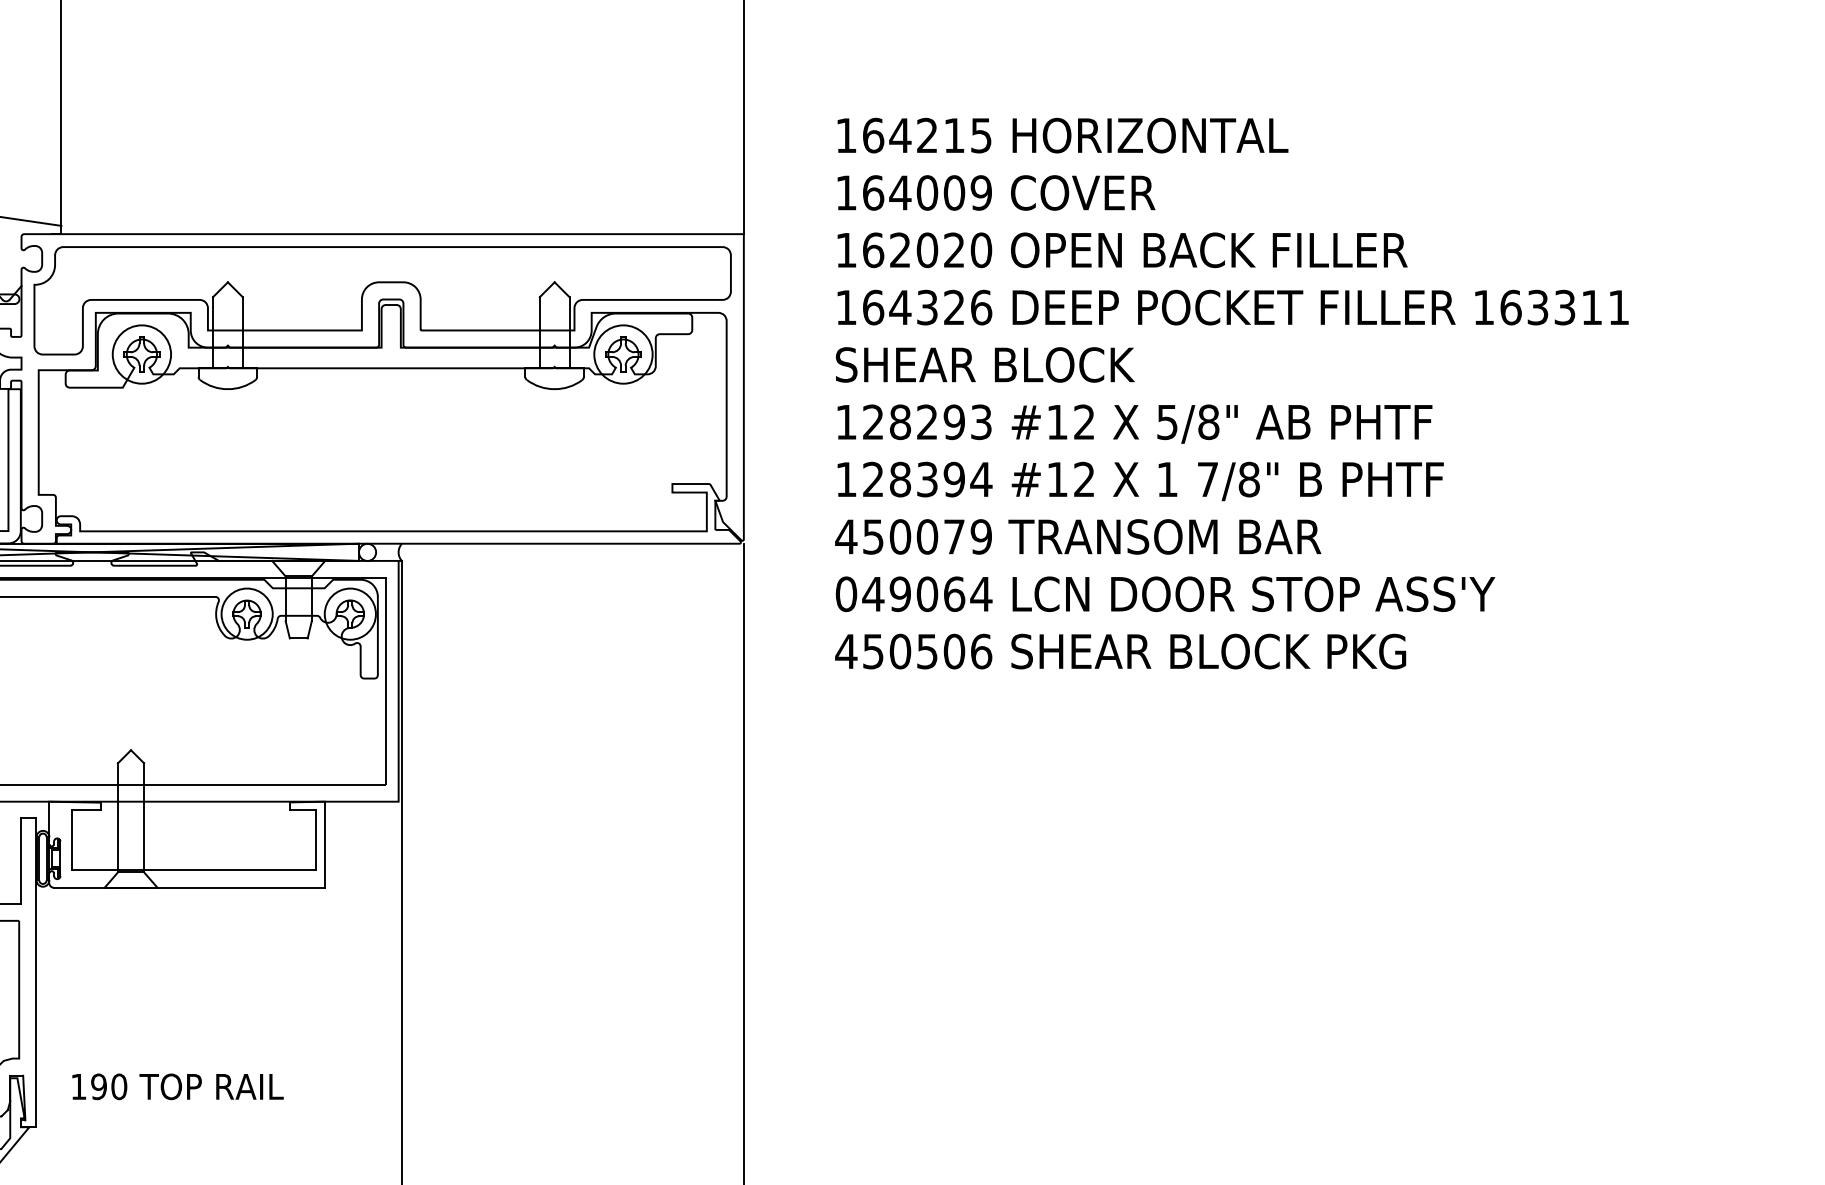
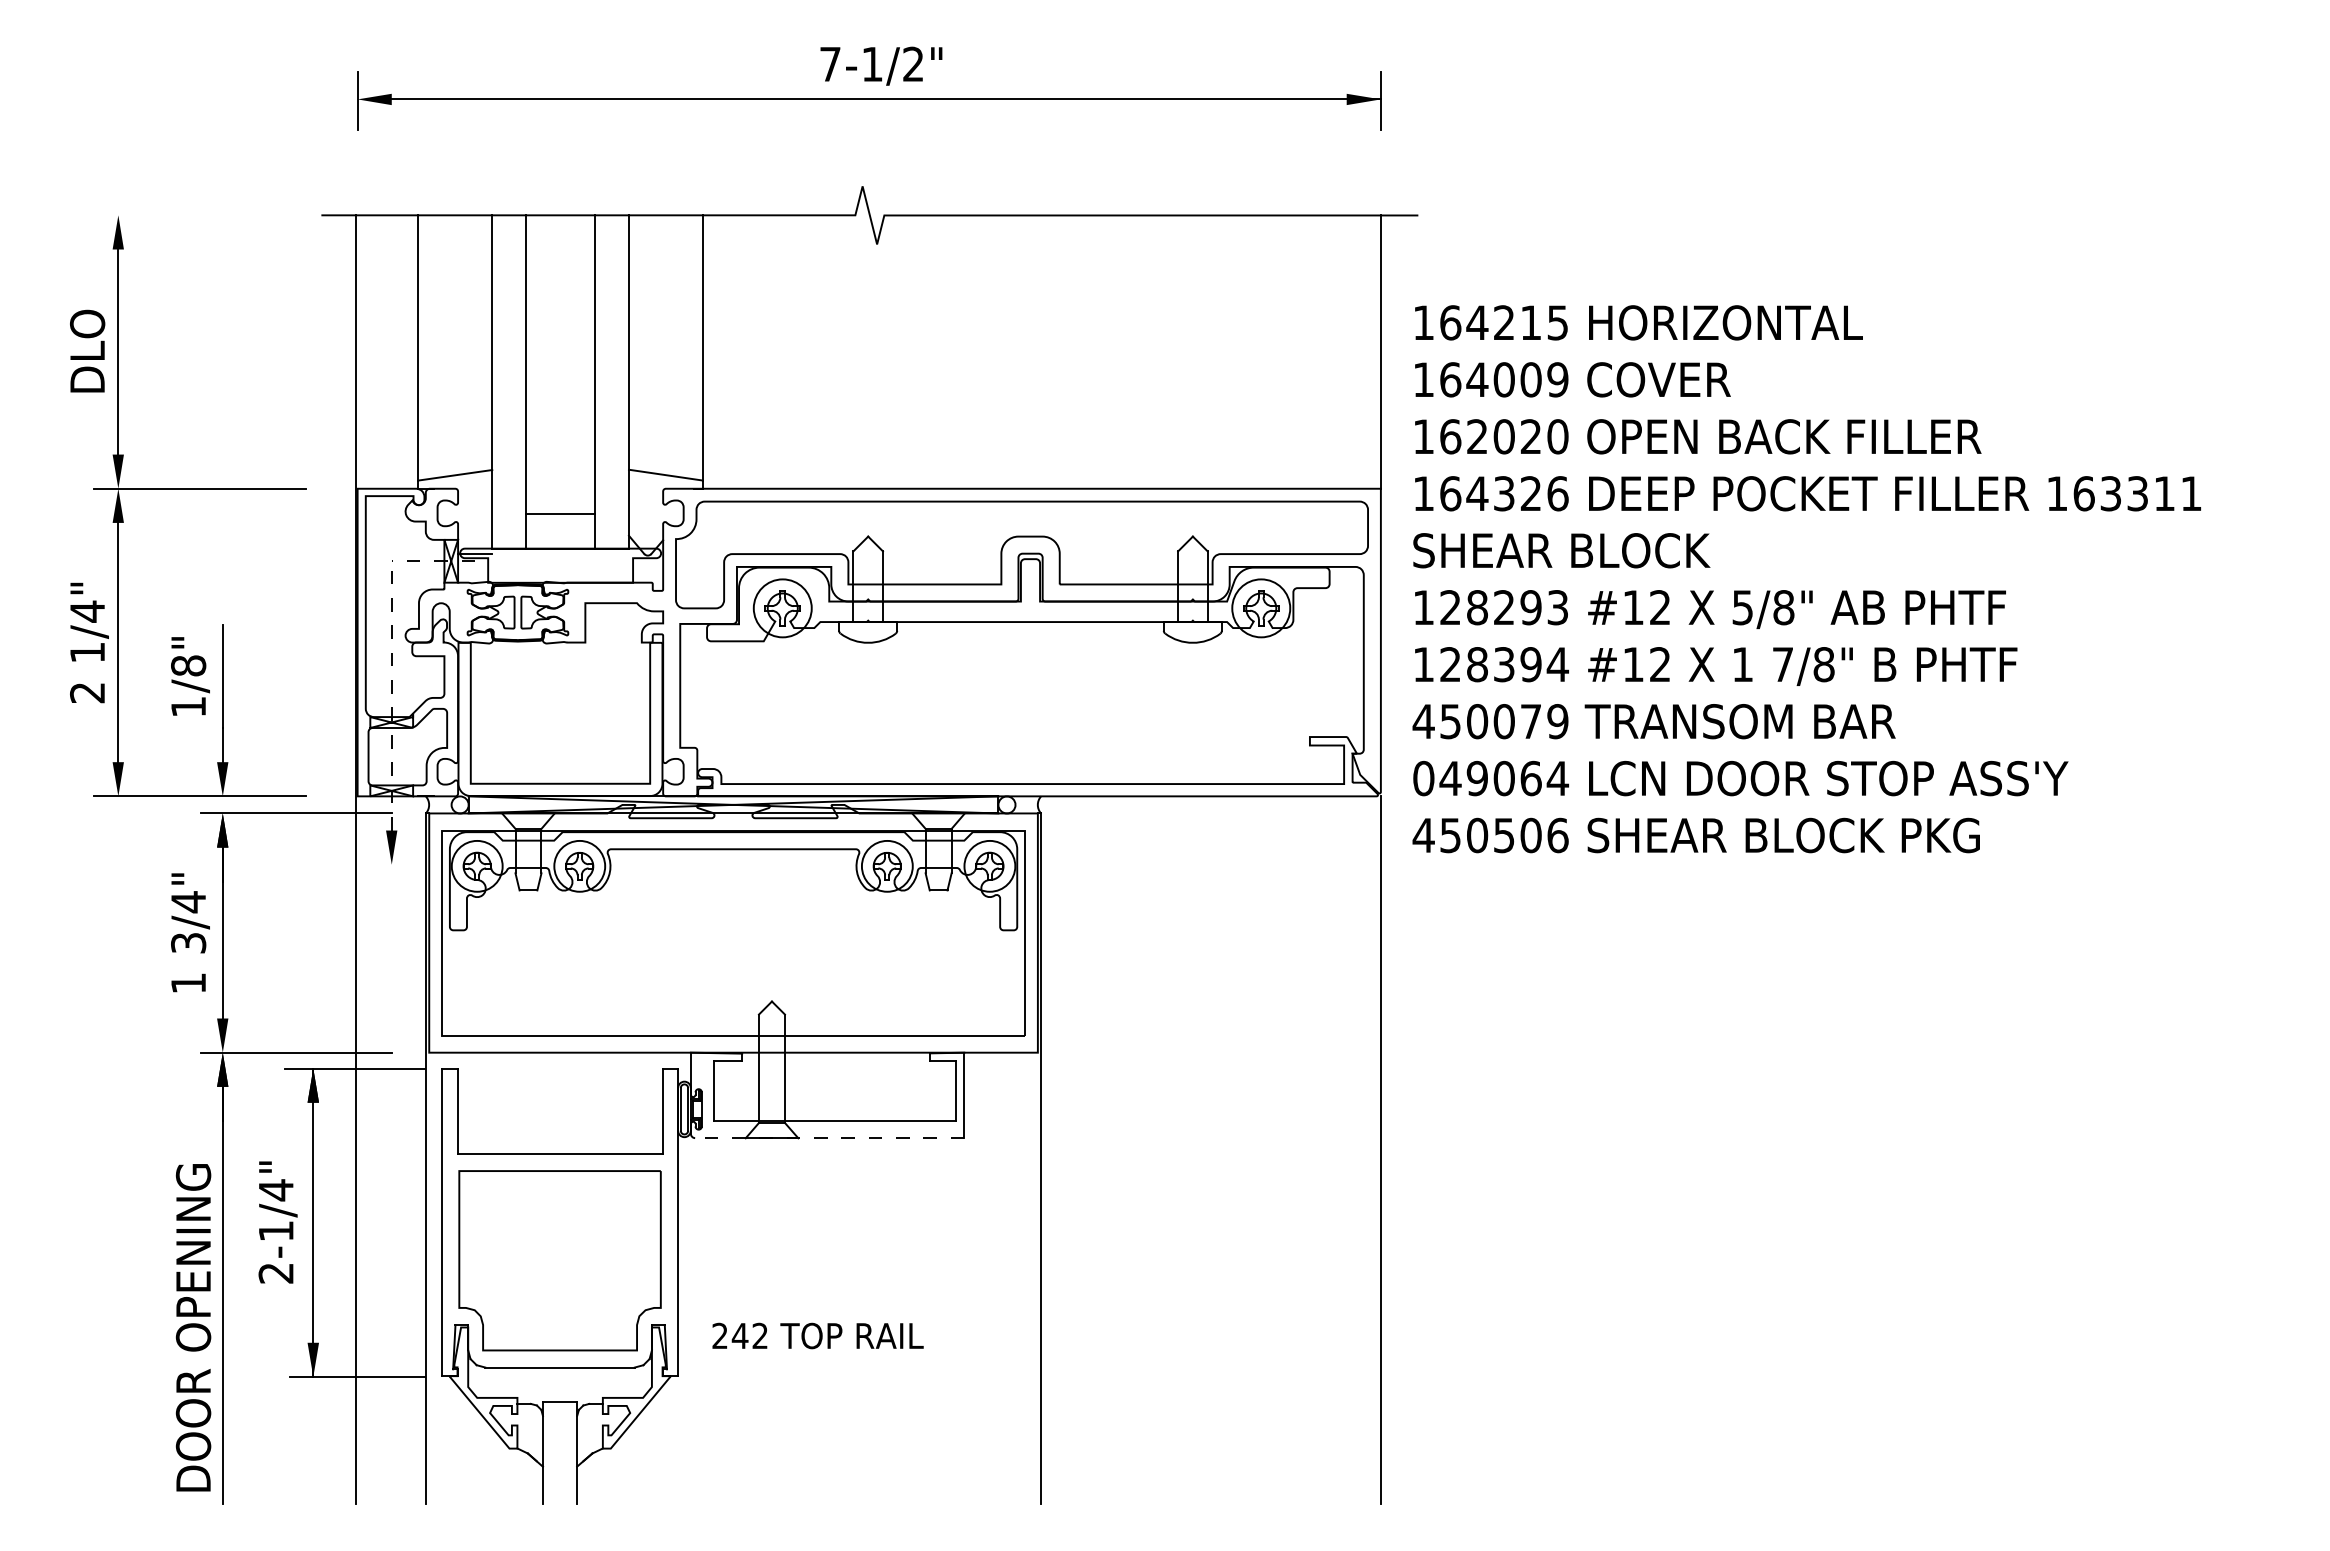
text: (1231, 393) -> (1806, 579), moved
line: (188, 888) -> (829, 1138), solid -> dashed
text: (99, 1086) -> (740, 1335), 190 -> 242

